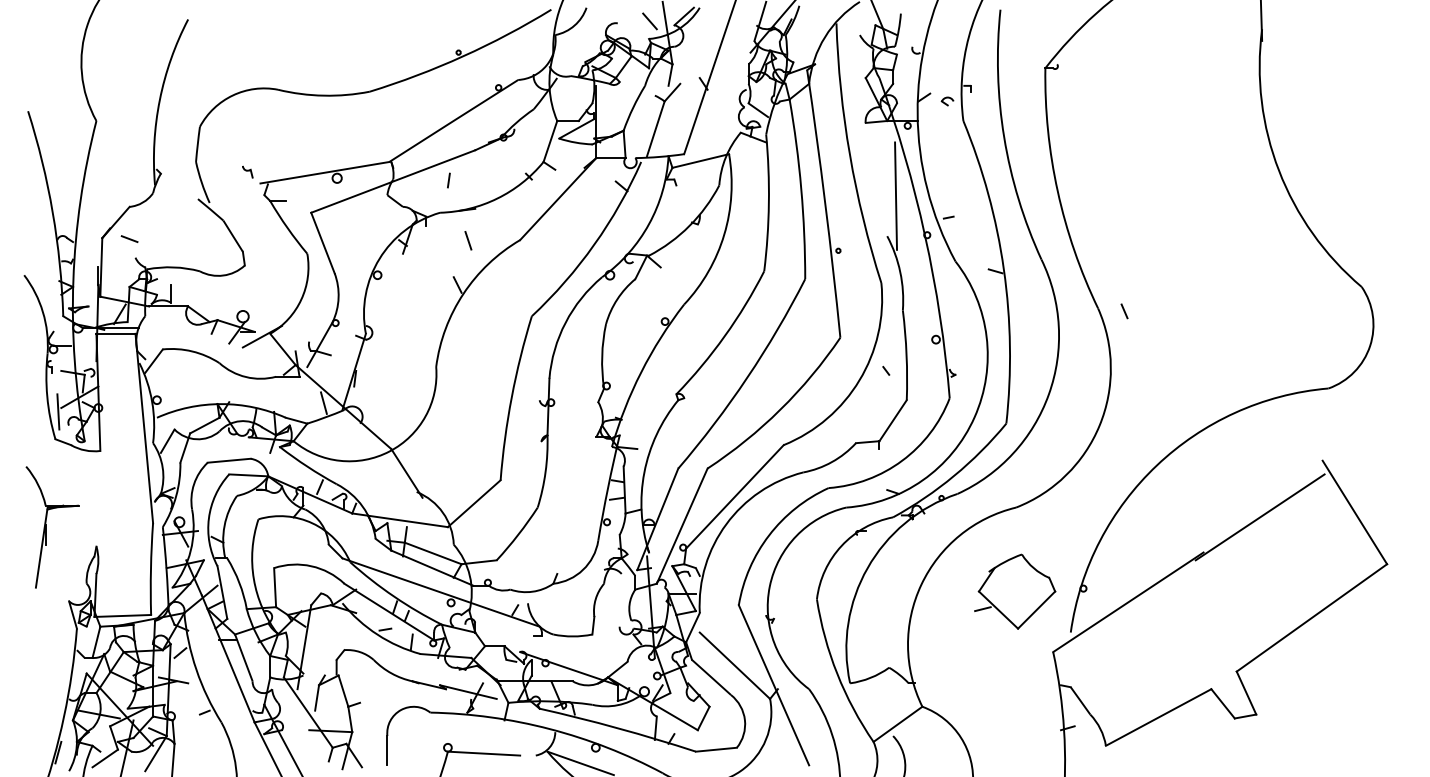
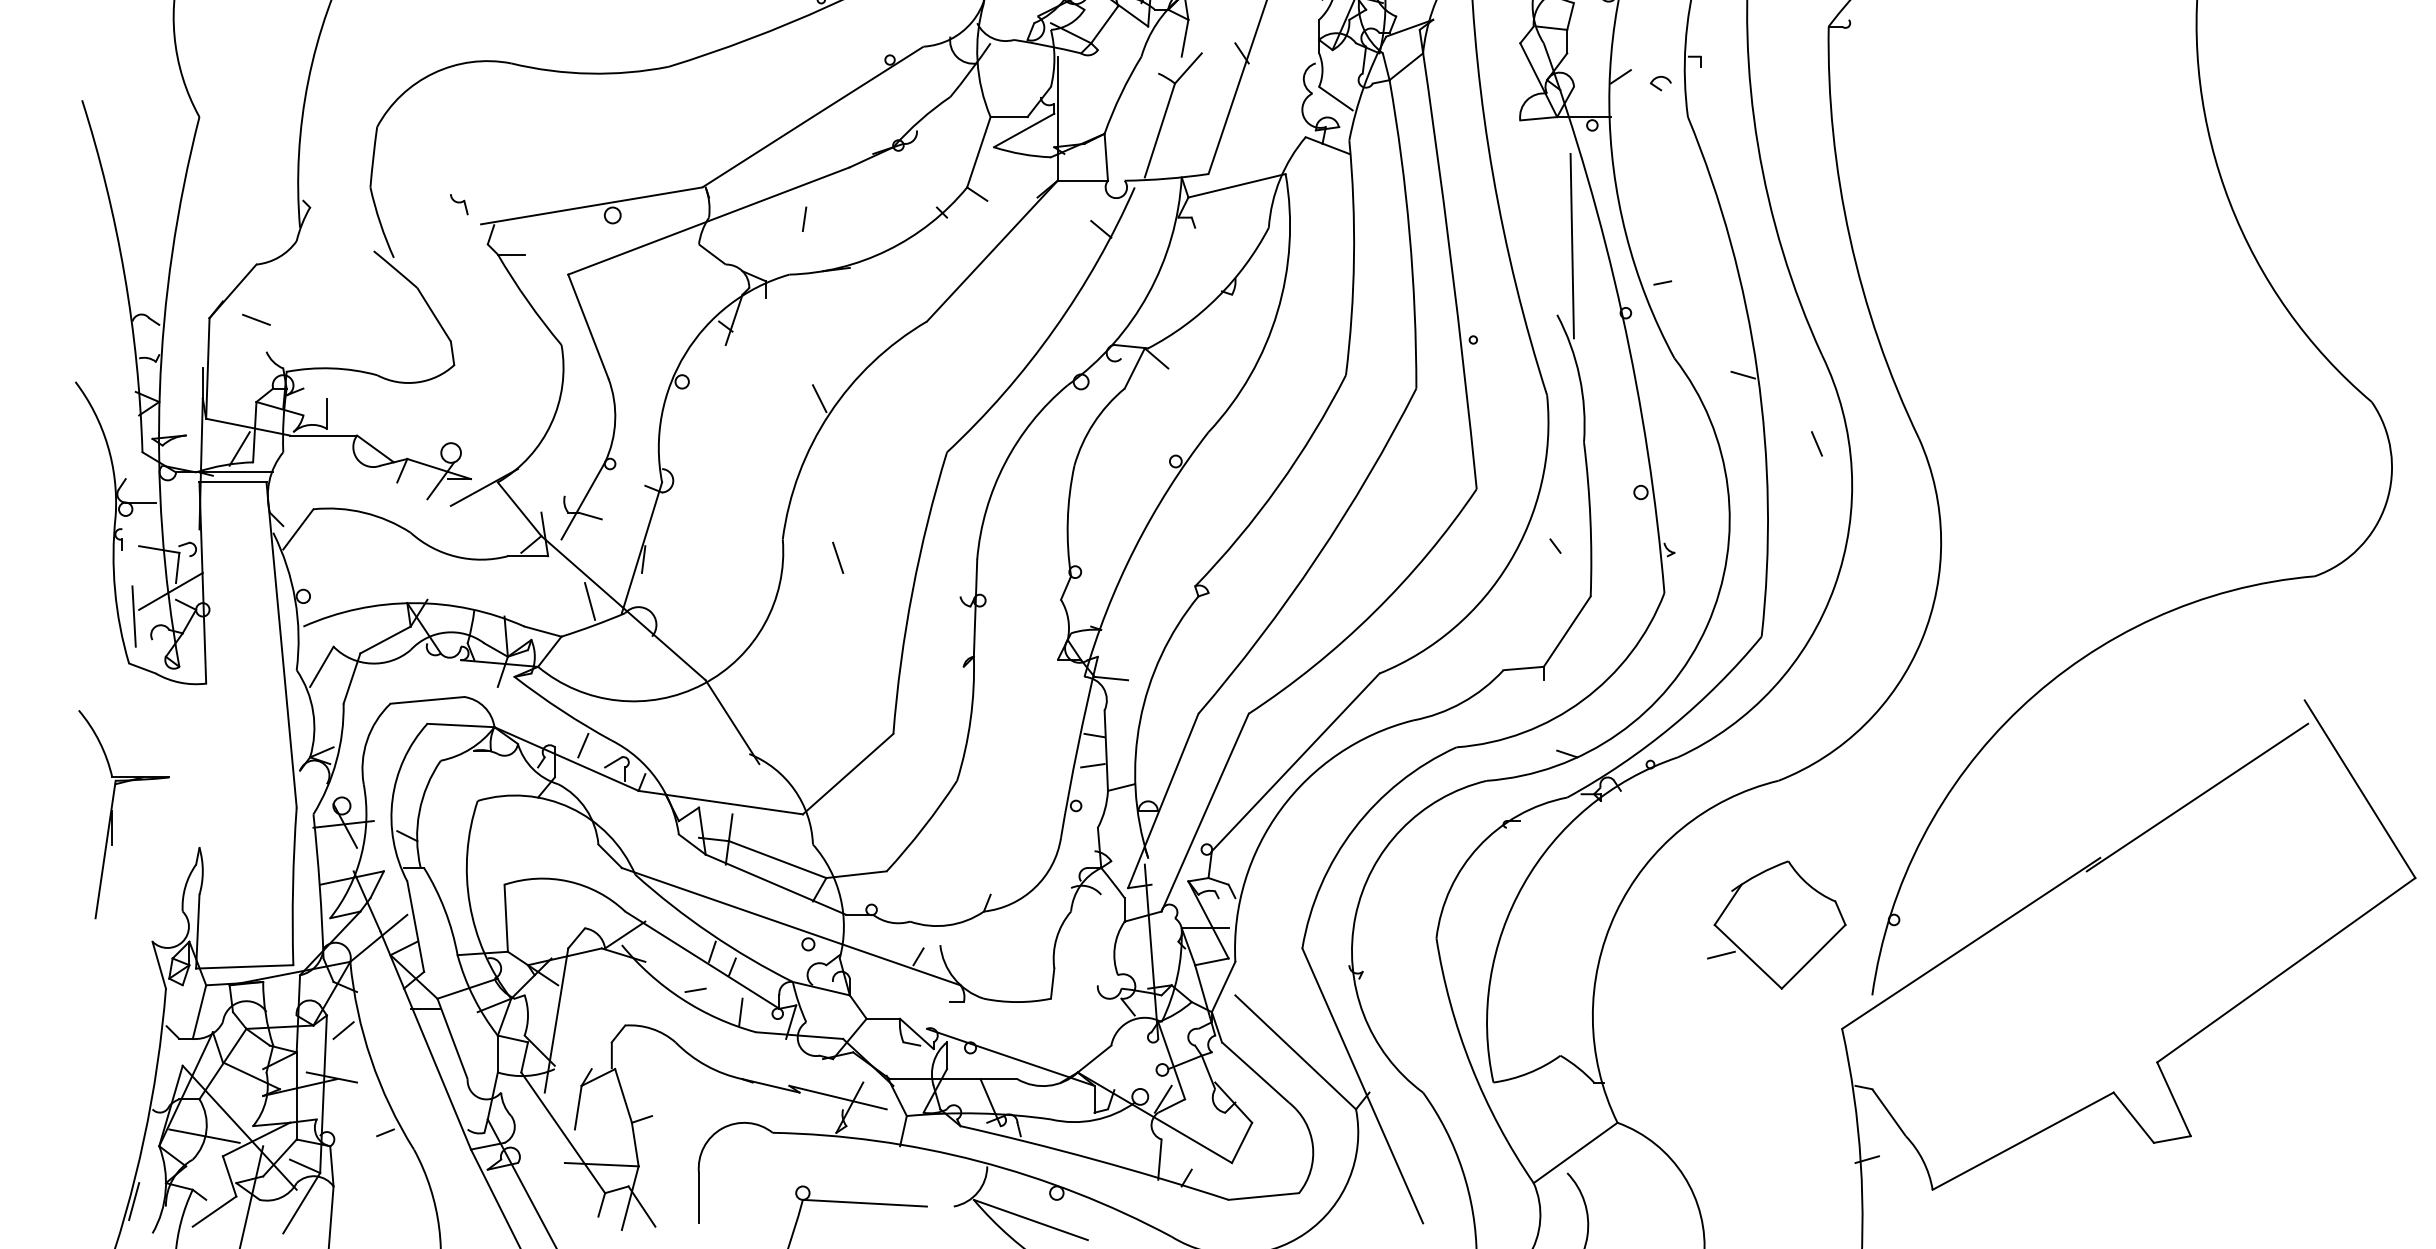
line: (468, 240) -> (838, 557), moved
line: (1124, 311) -> (1816, 444), moved

